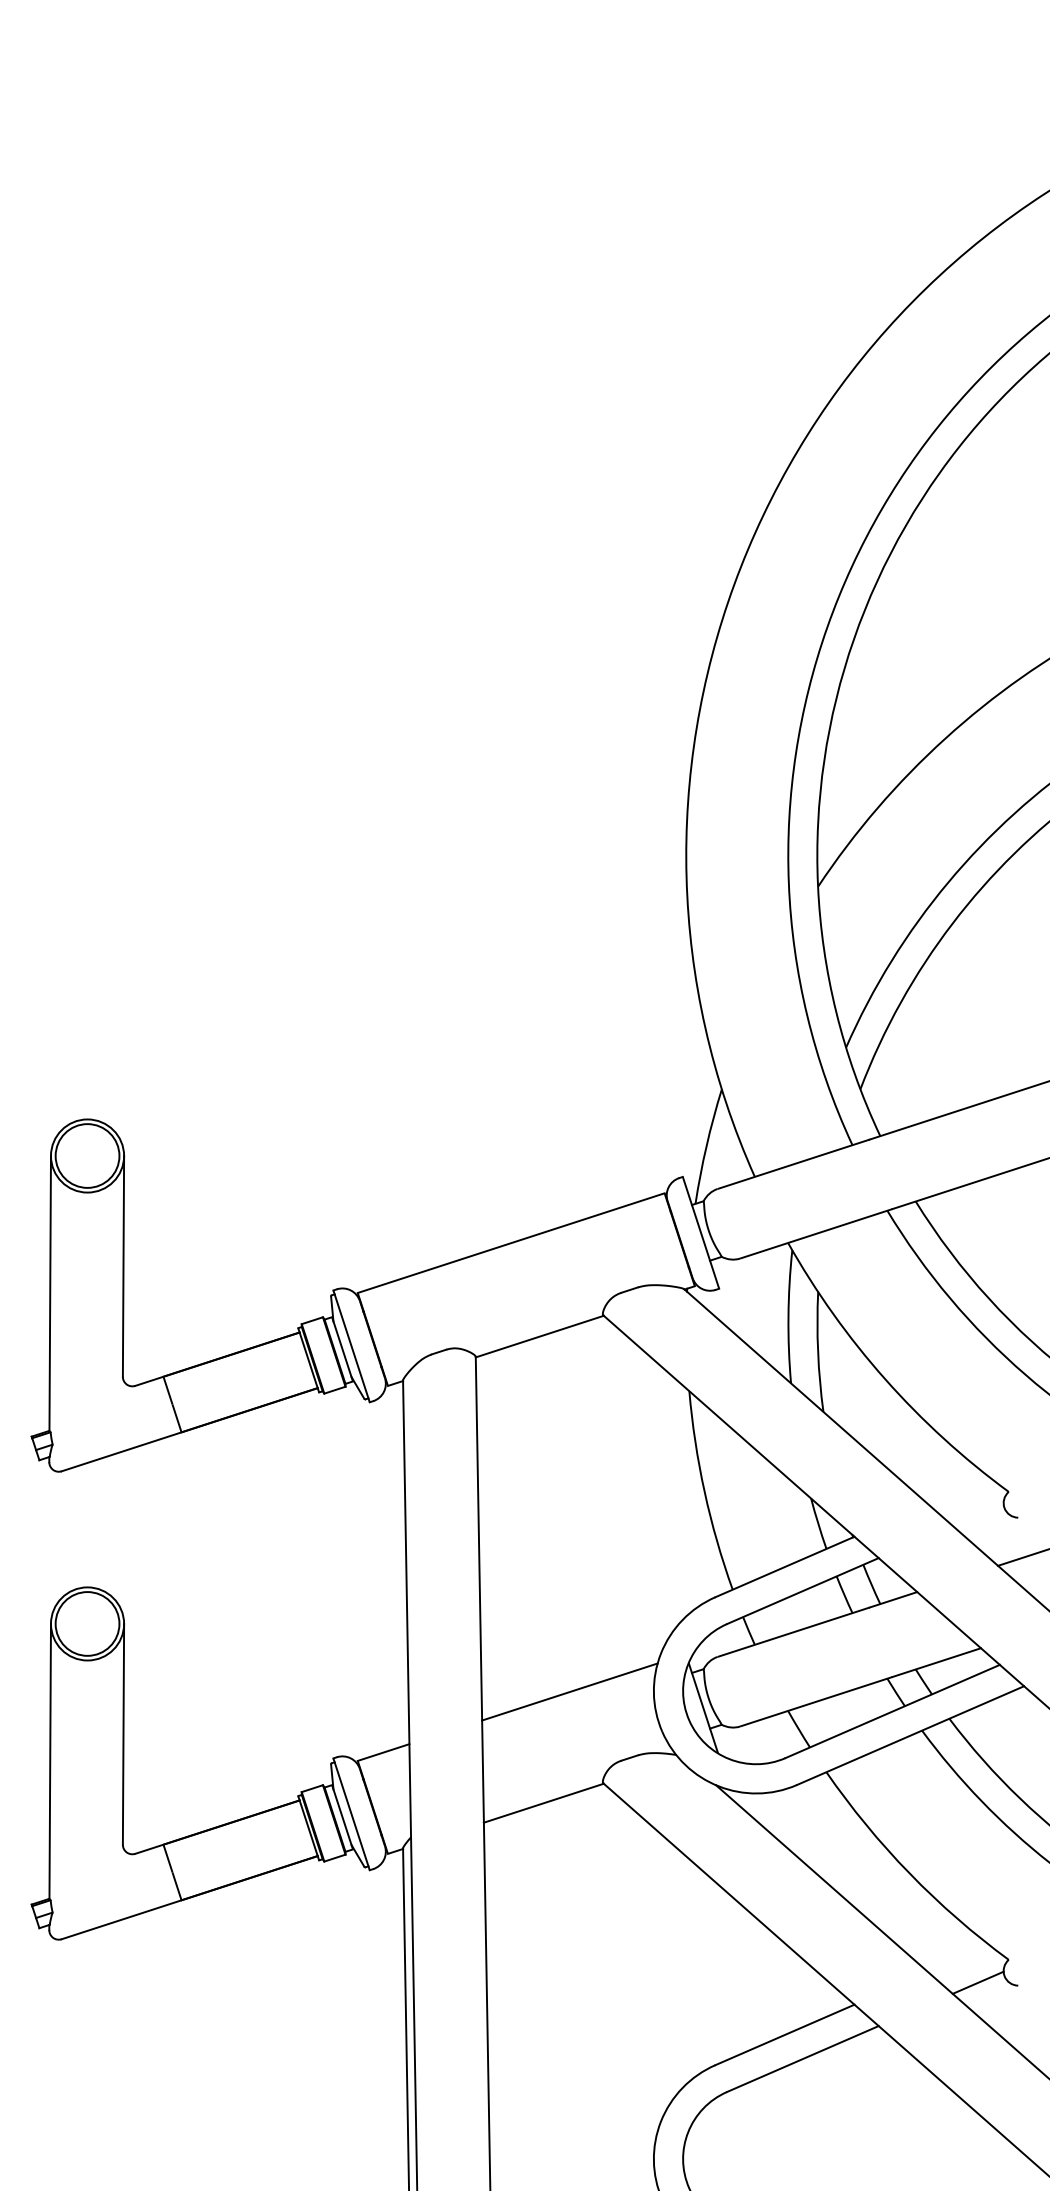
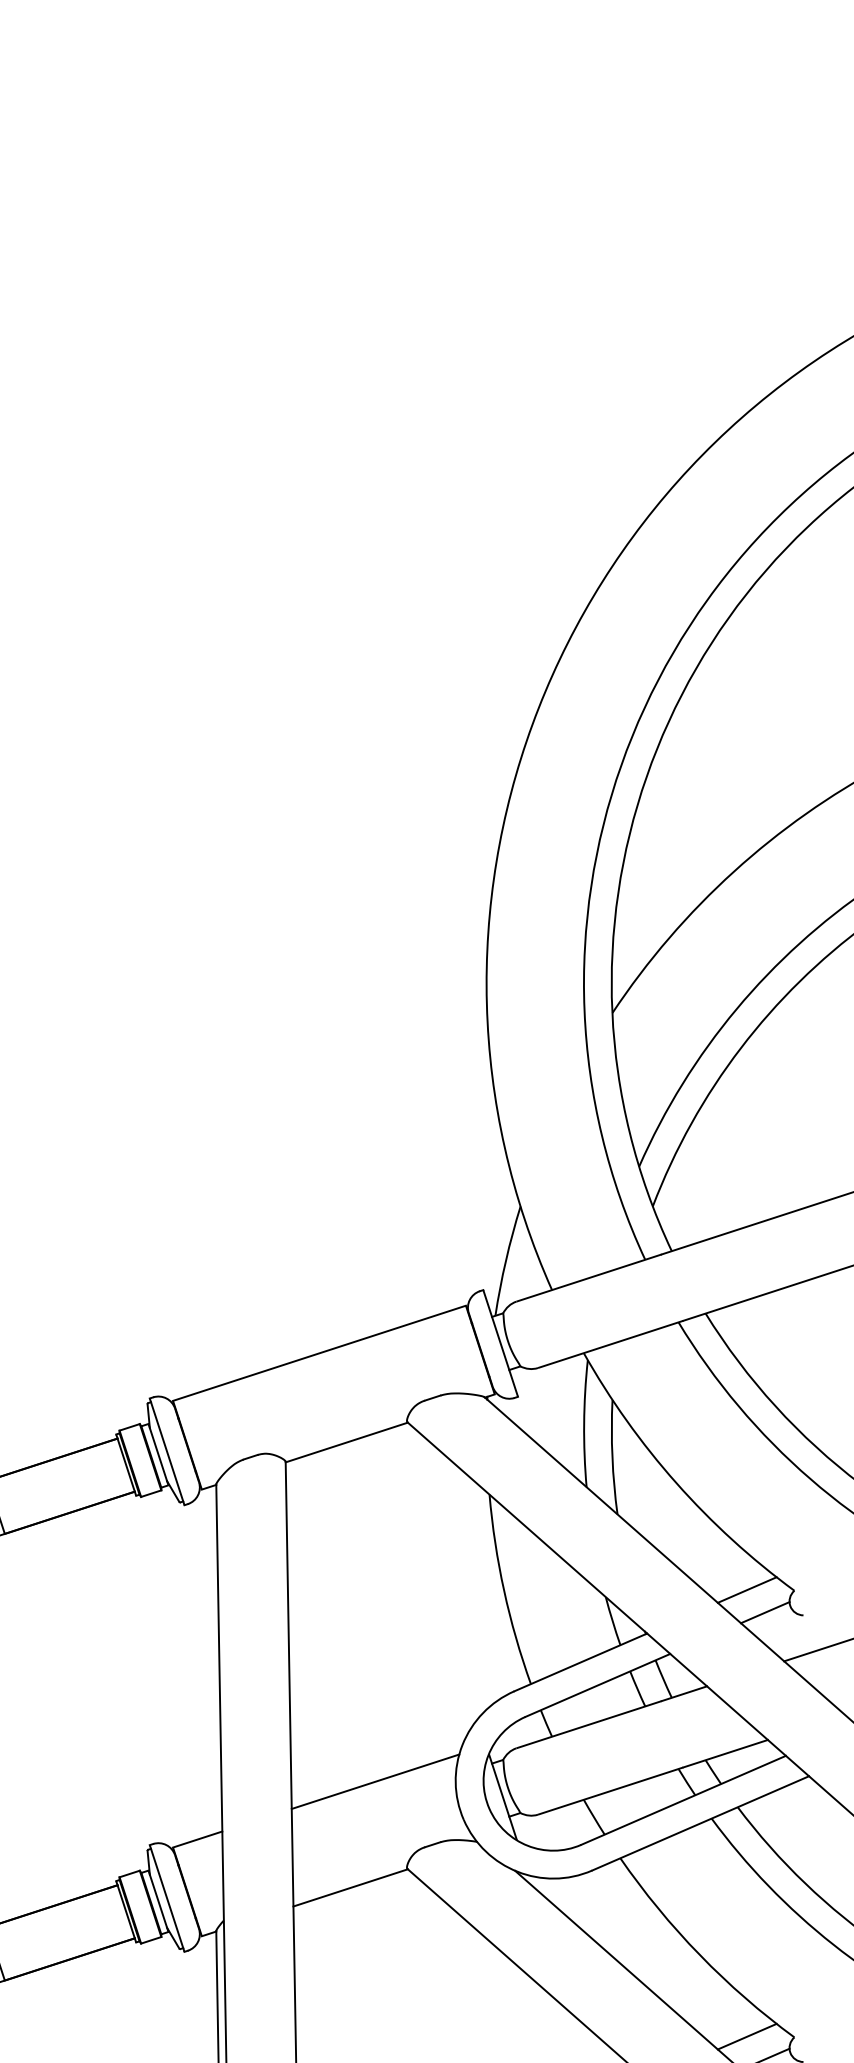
line: (959, 1490) -> (747, 1589), added
line: (977, 1514) -> (764, 1612), added
line: (959, 1958) -> (747, 2036), added

